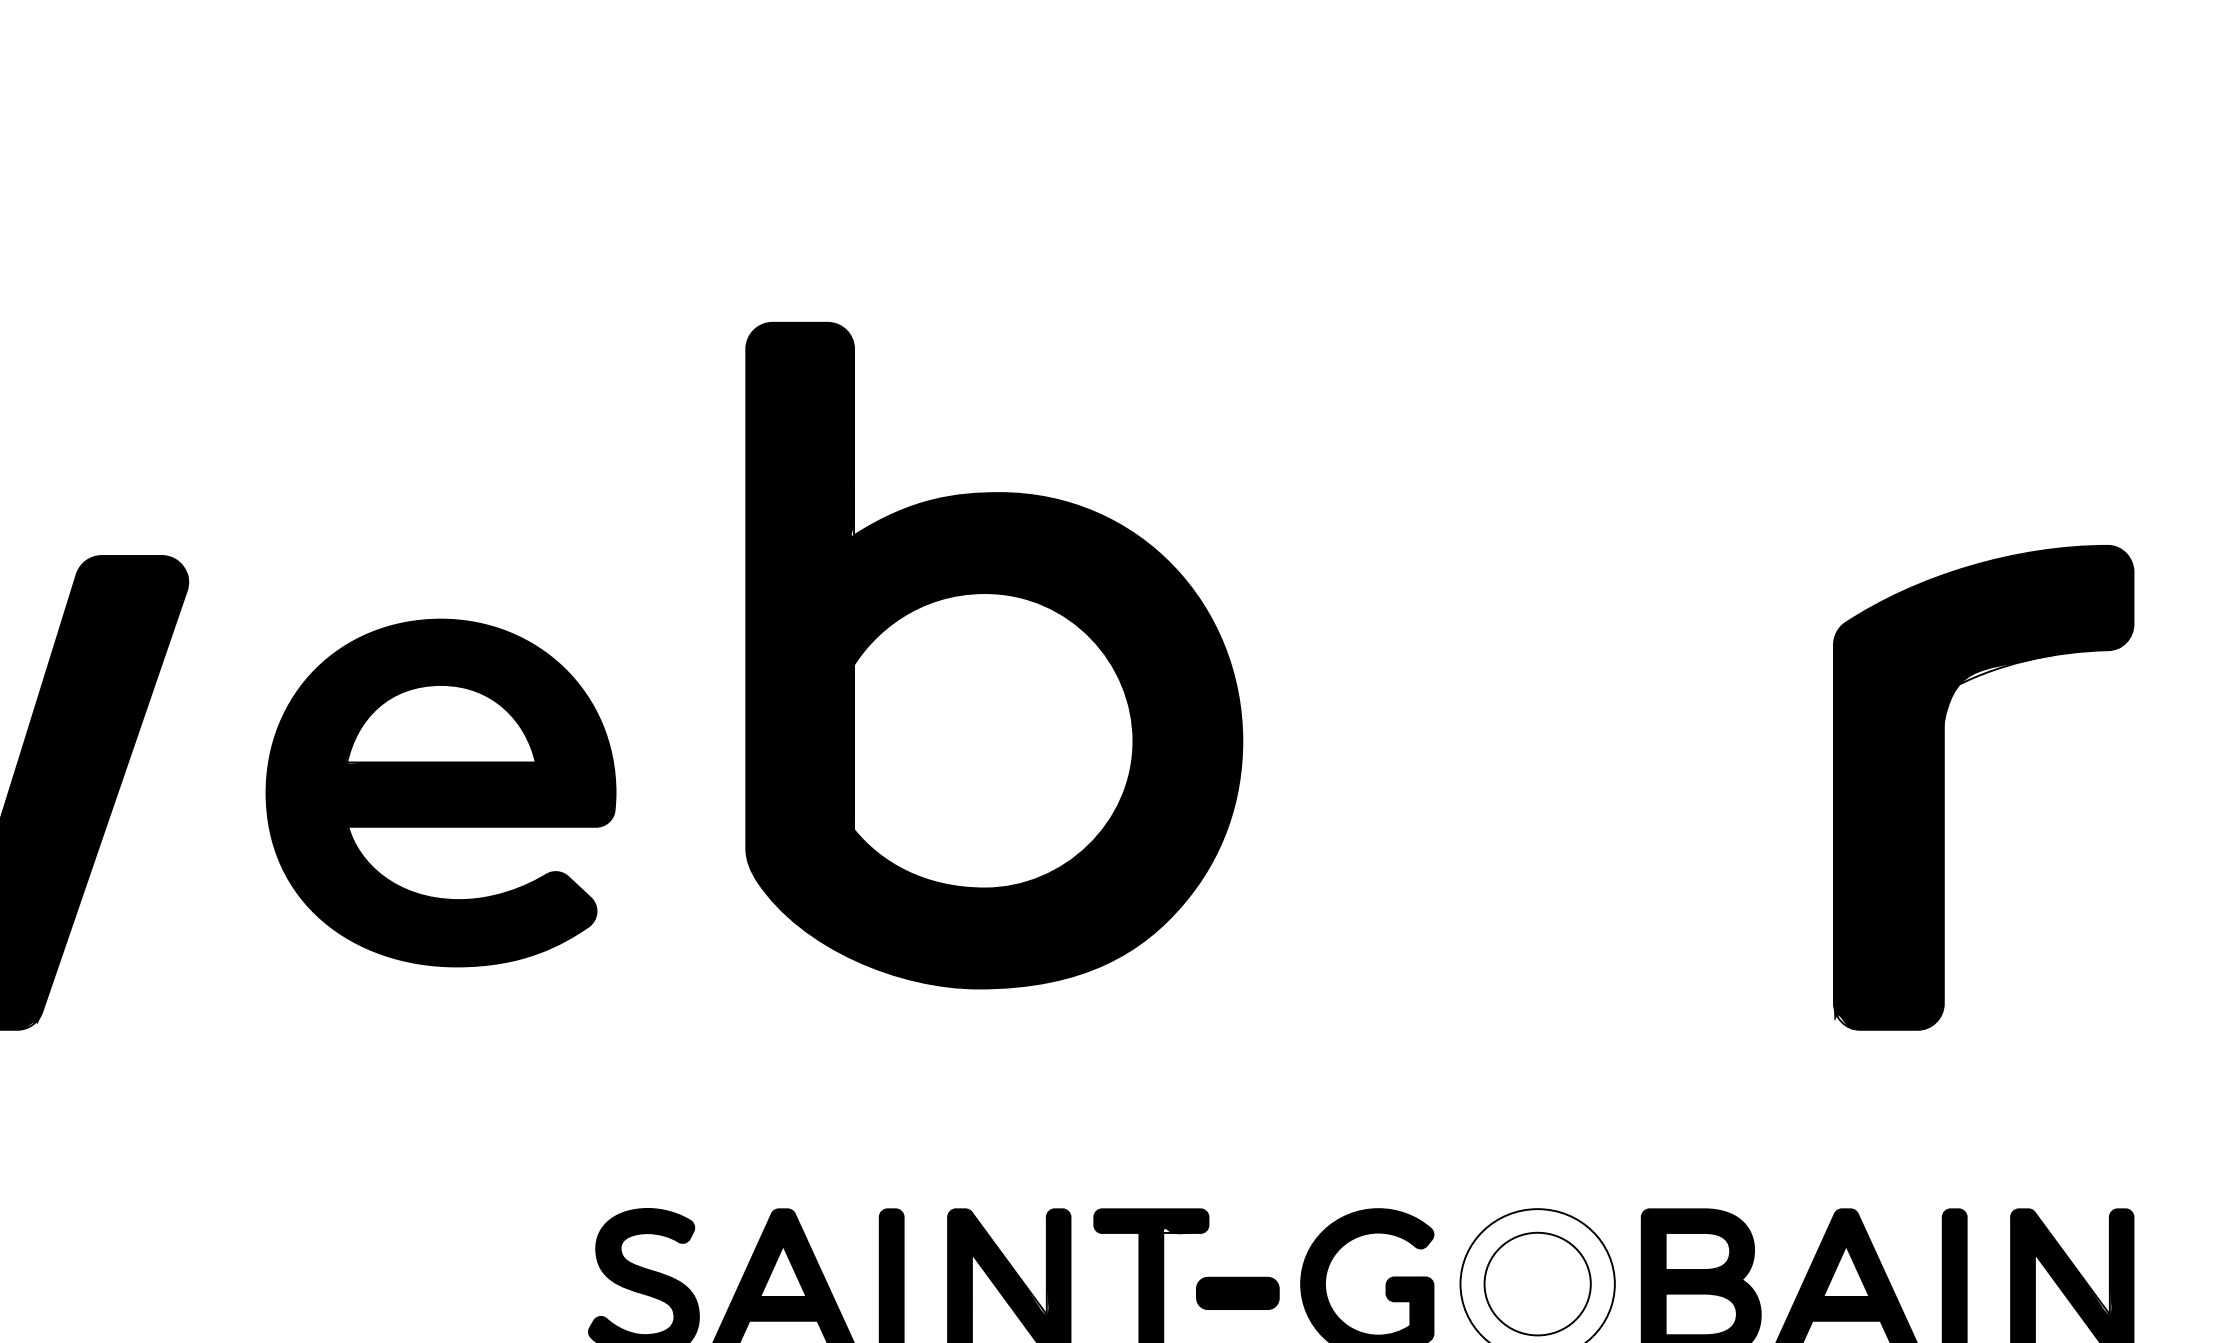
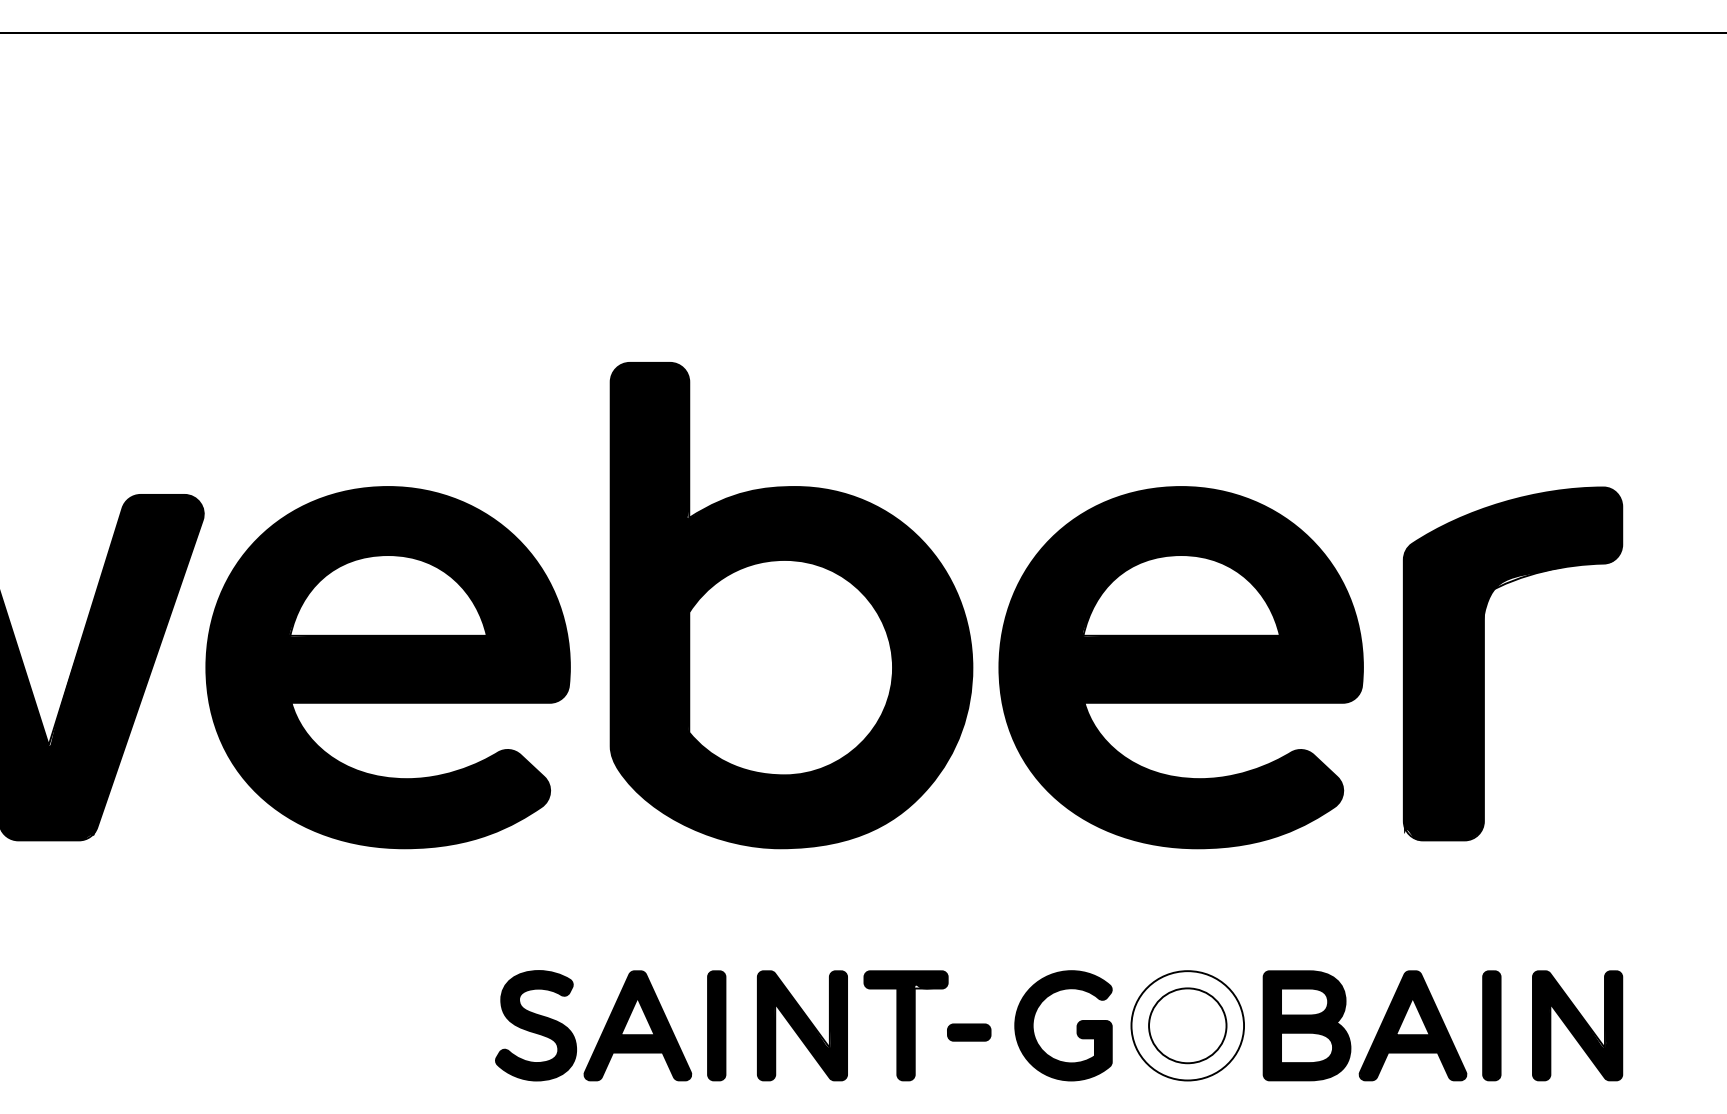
part: (994, 655) -> (791, 605), moved
part: (440, 792) -> (387, 667), size x1.43
part: (1527, 792) -> (1180, 667), added
part: (1238, 1293) -> (969, 1032), size x0.71

